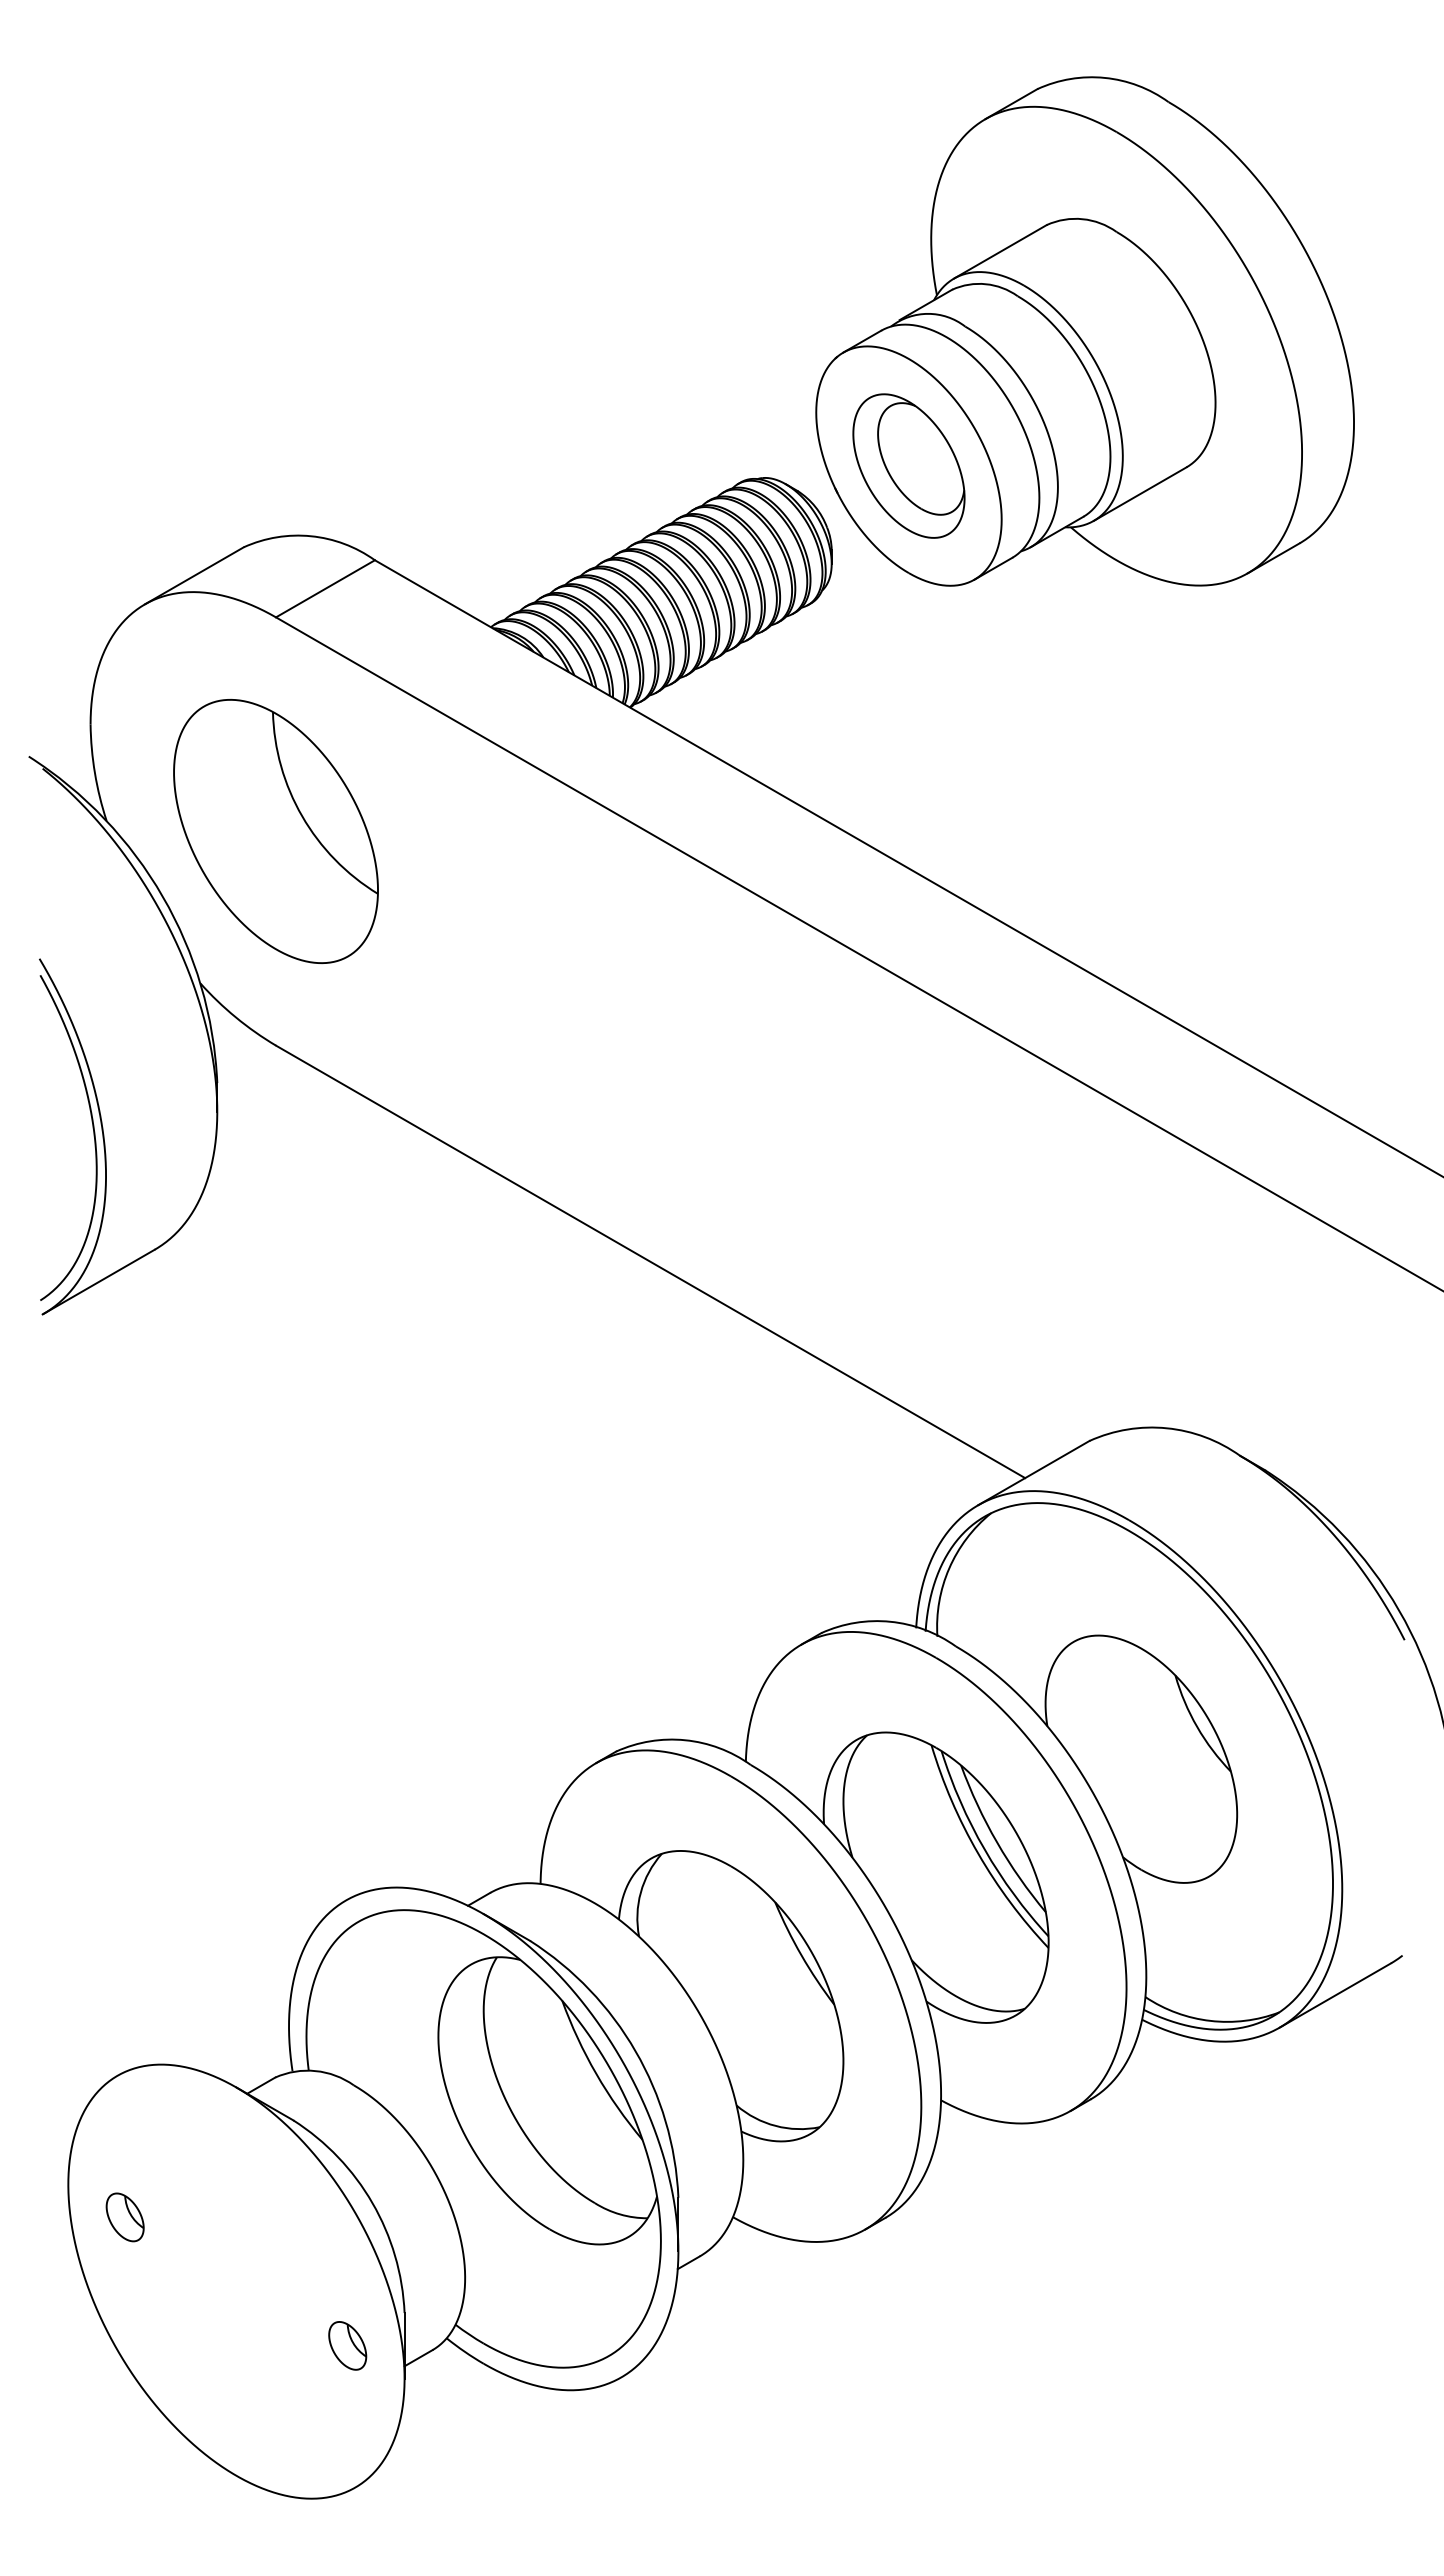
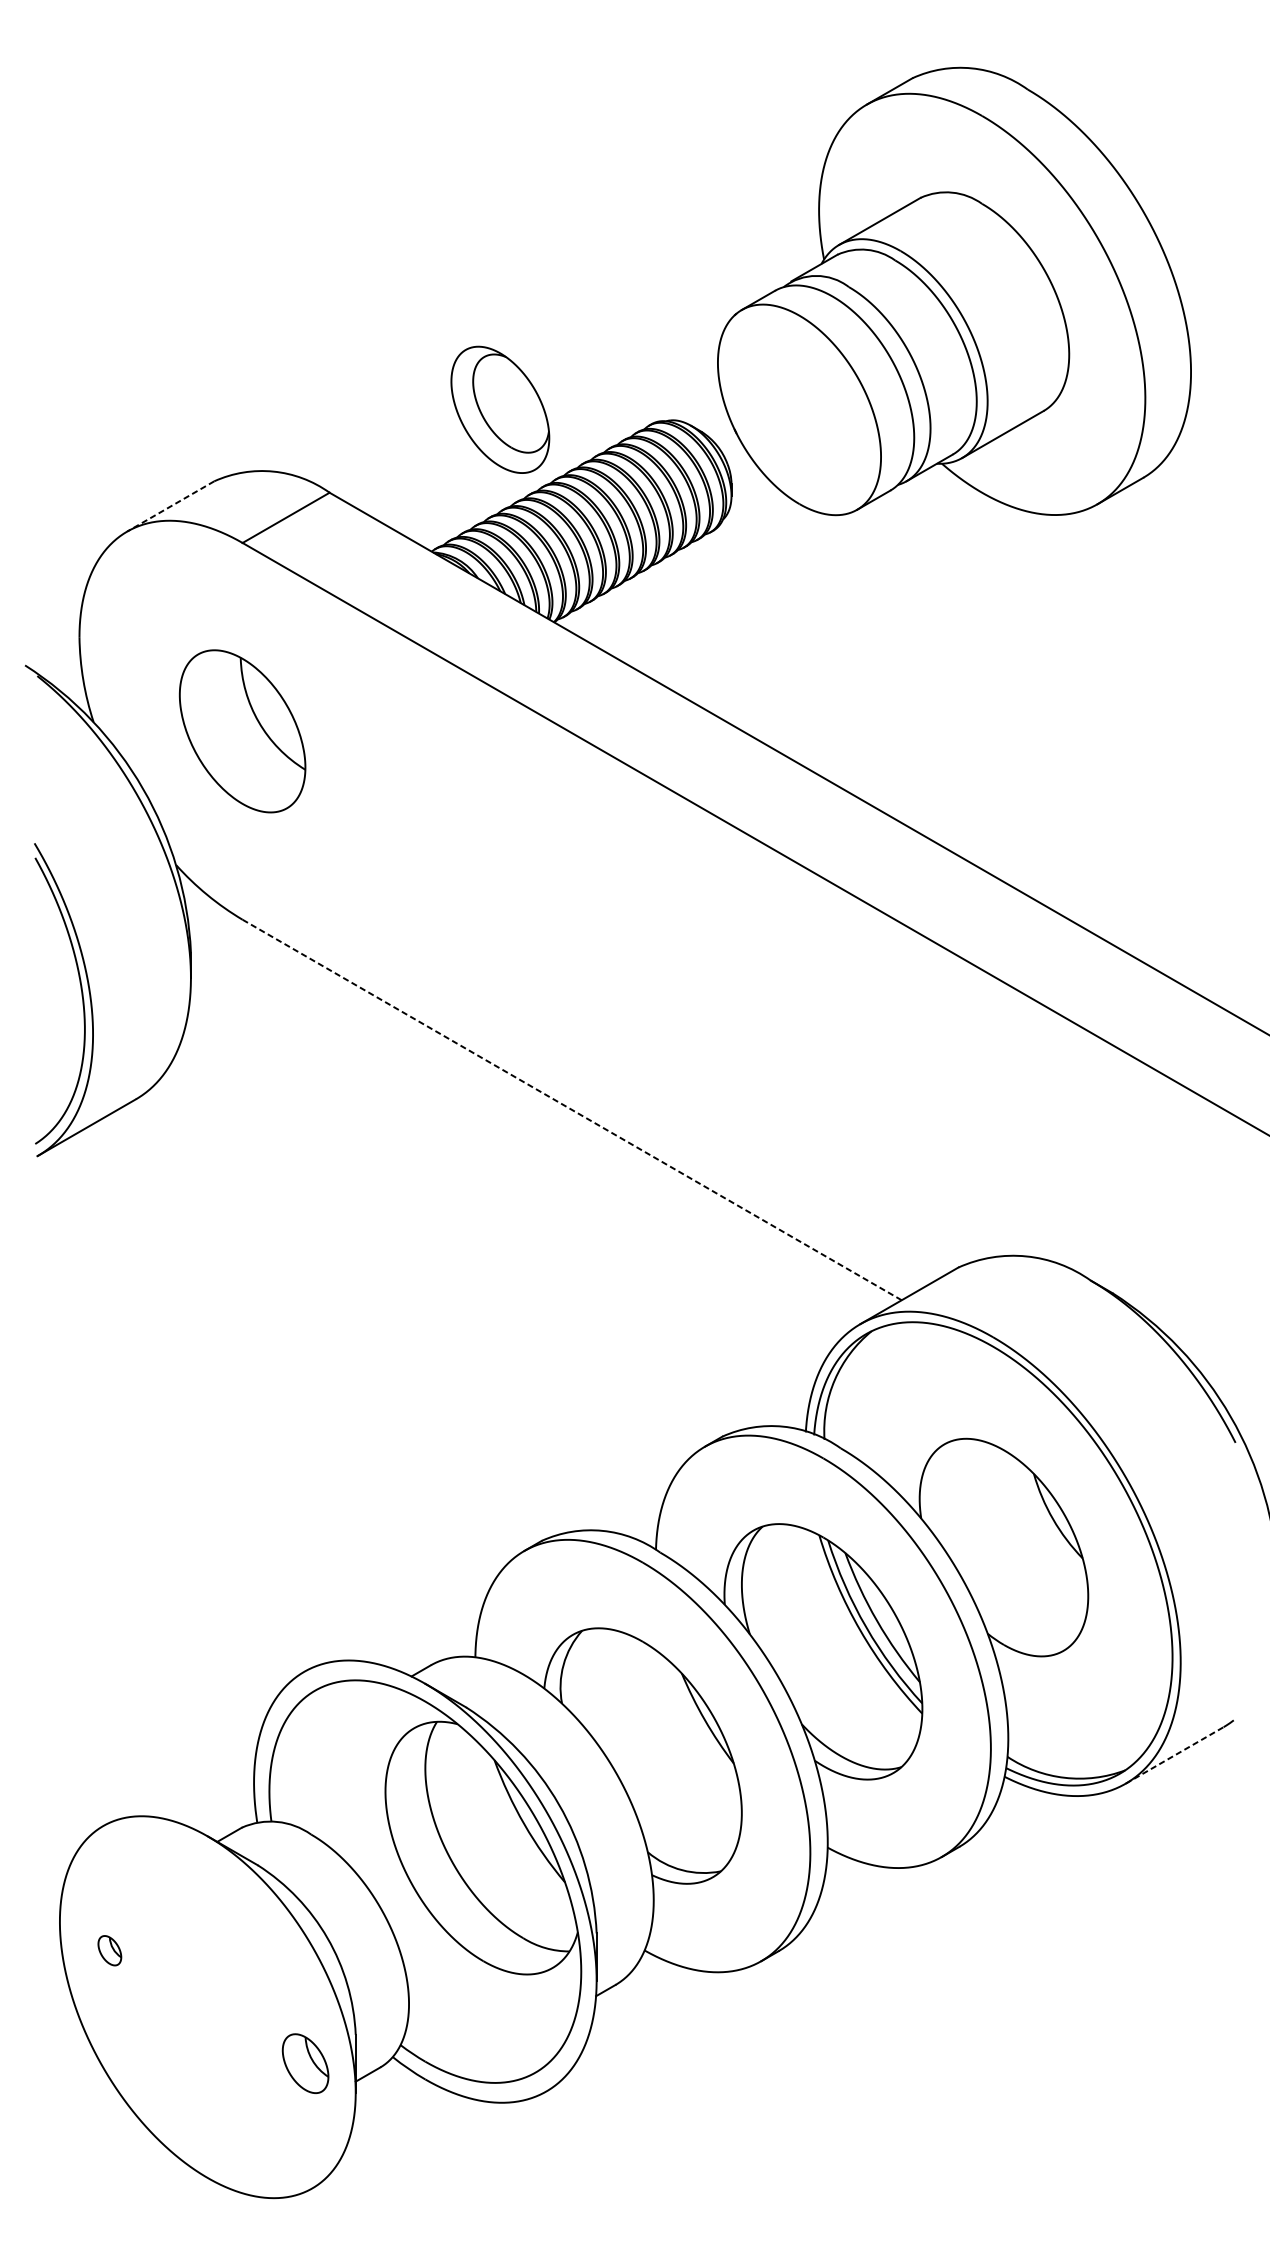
part: (908, 465) -> (499, 409), moved
line: (193, 576) -> (170, 507), solid -> dashed
part: (275, 831) -> (242, 731), size x0.7
line: (650, 1261) -> (572, 1109), solid -> dashed
line: (1335, 1995) -> (1174, 1755), solid -> dashed
part: (124, 2217) -> (109, 1950), size x0.7
part: (347, 2345) -> (305, 2063), size x1.4

